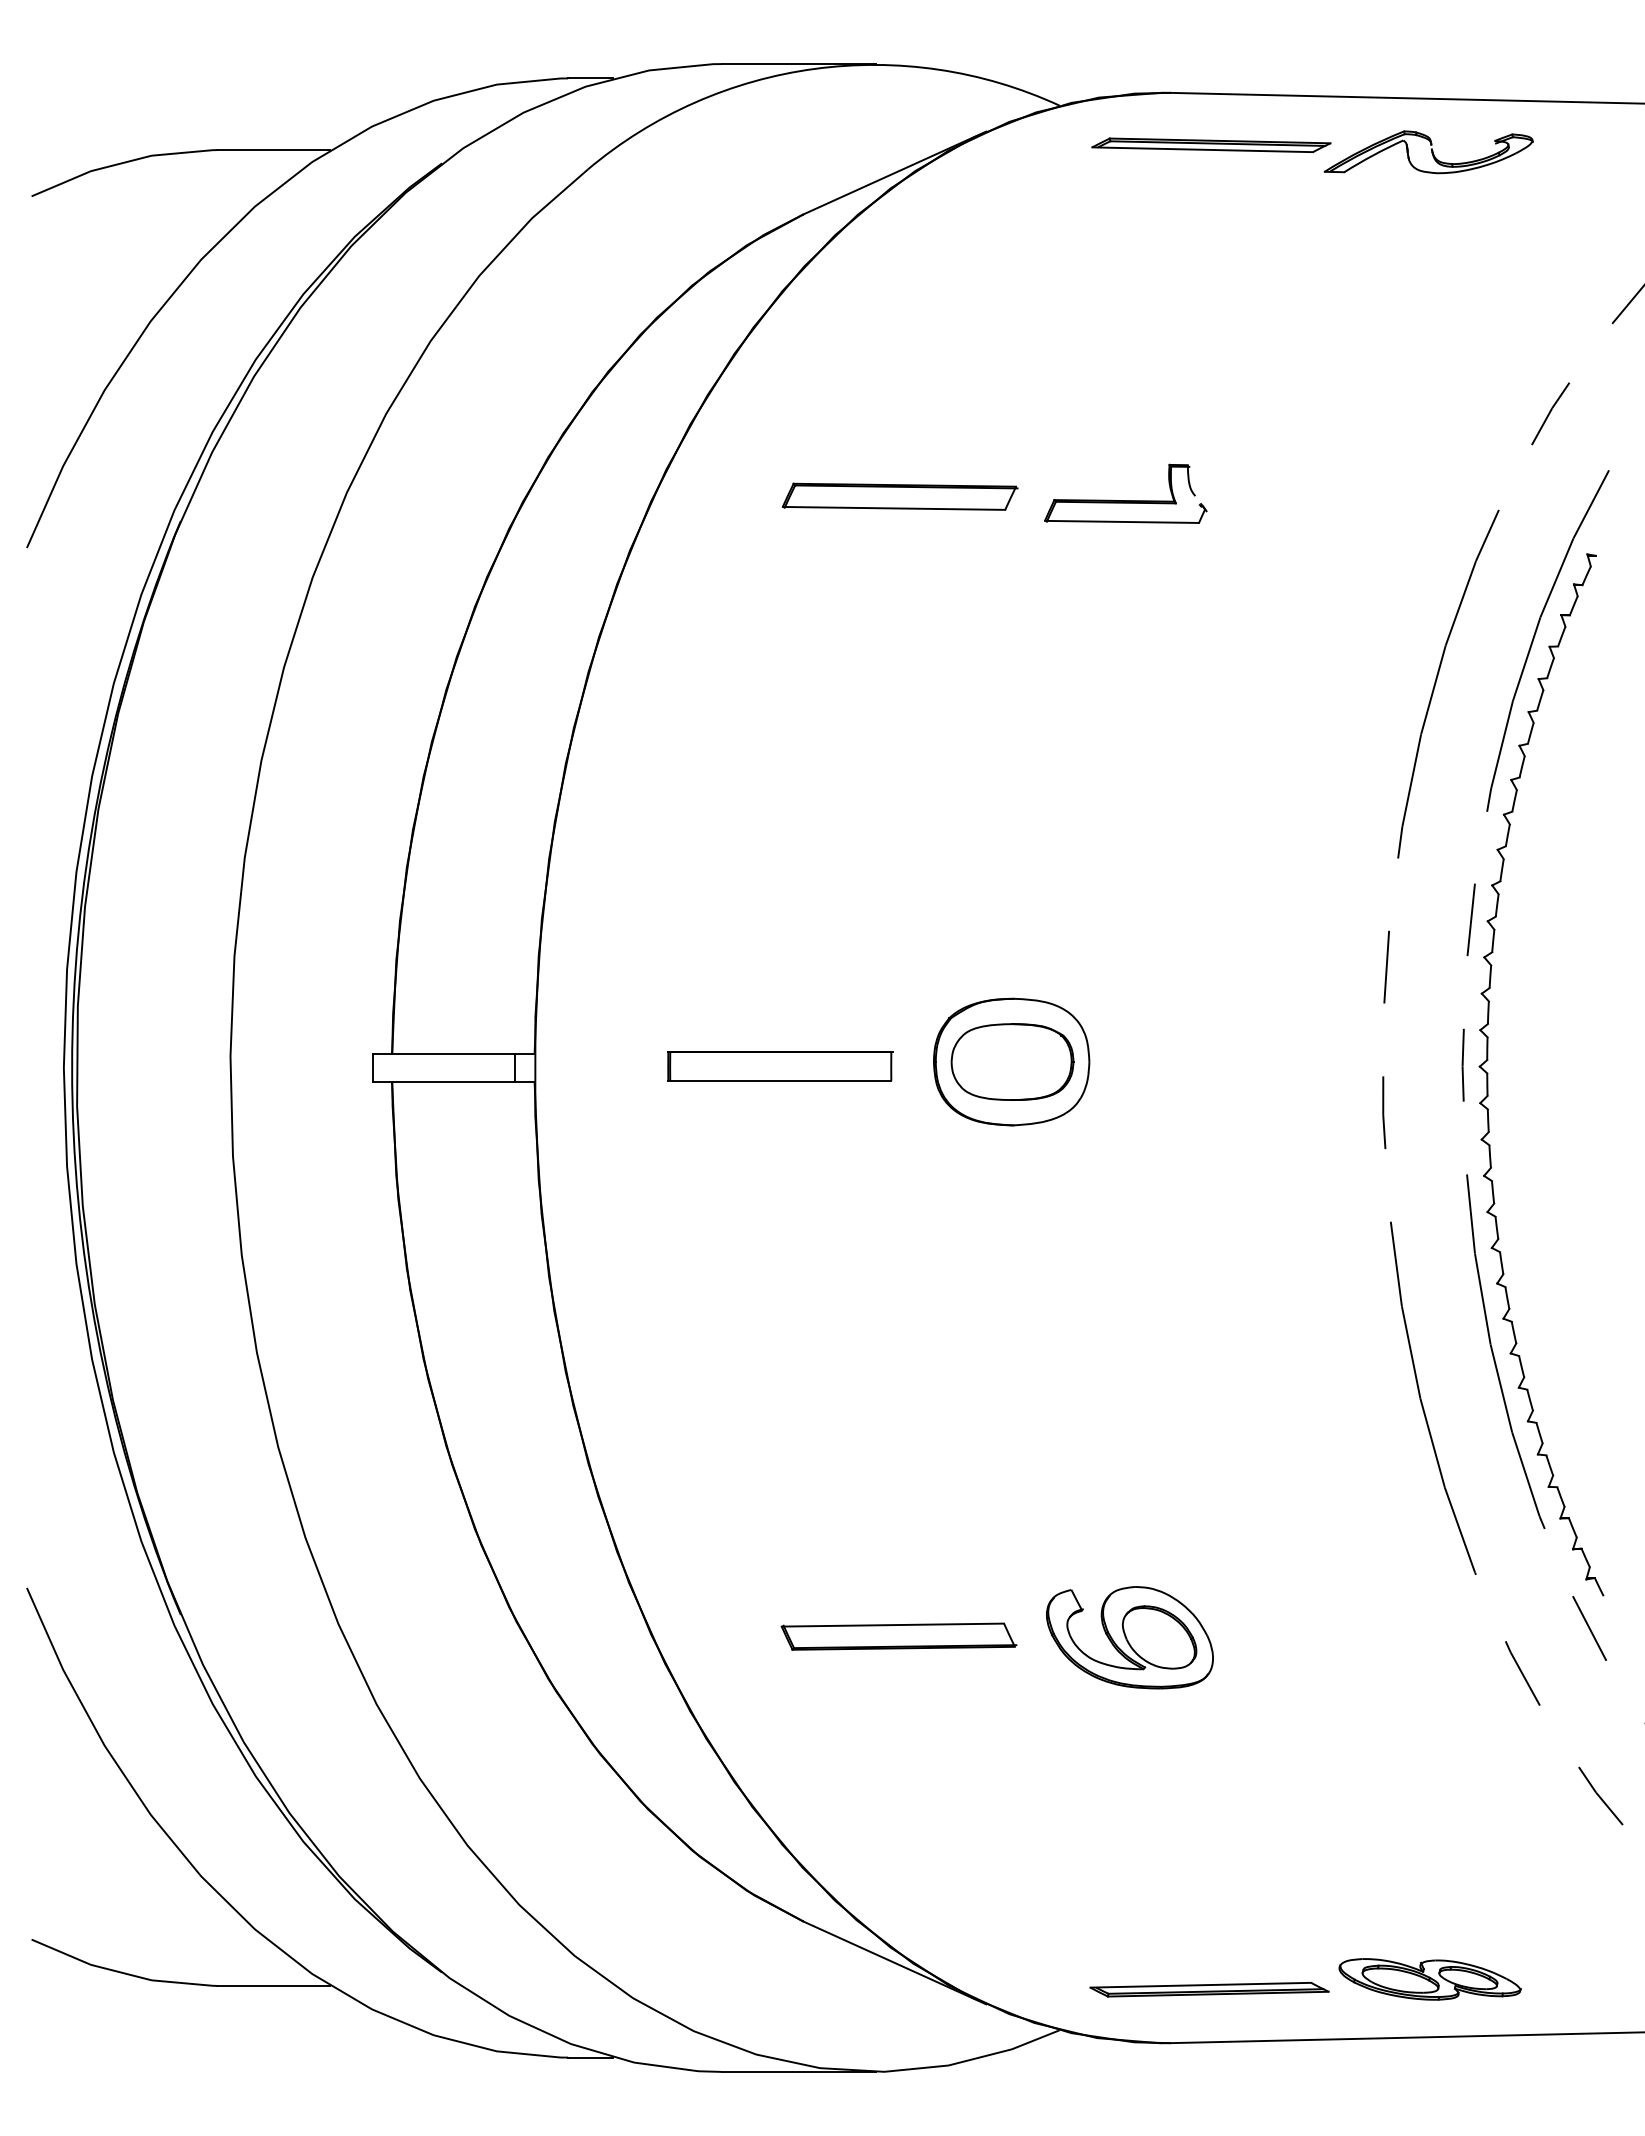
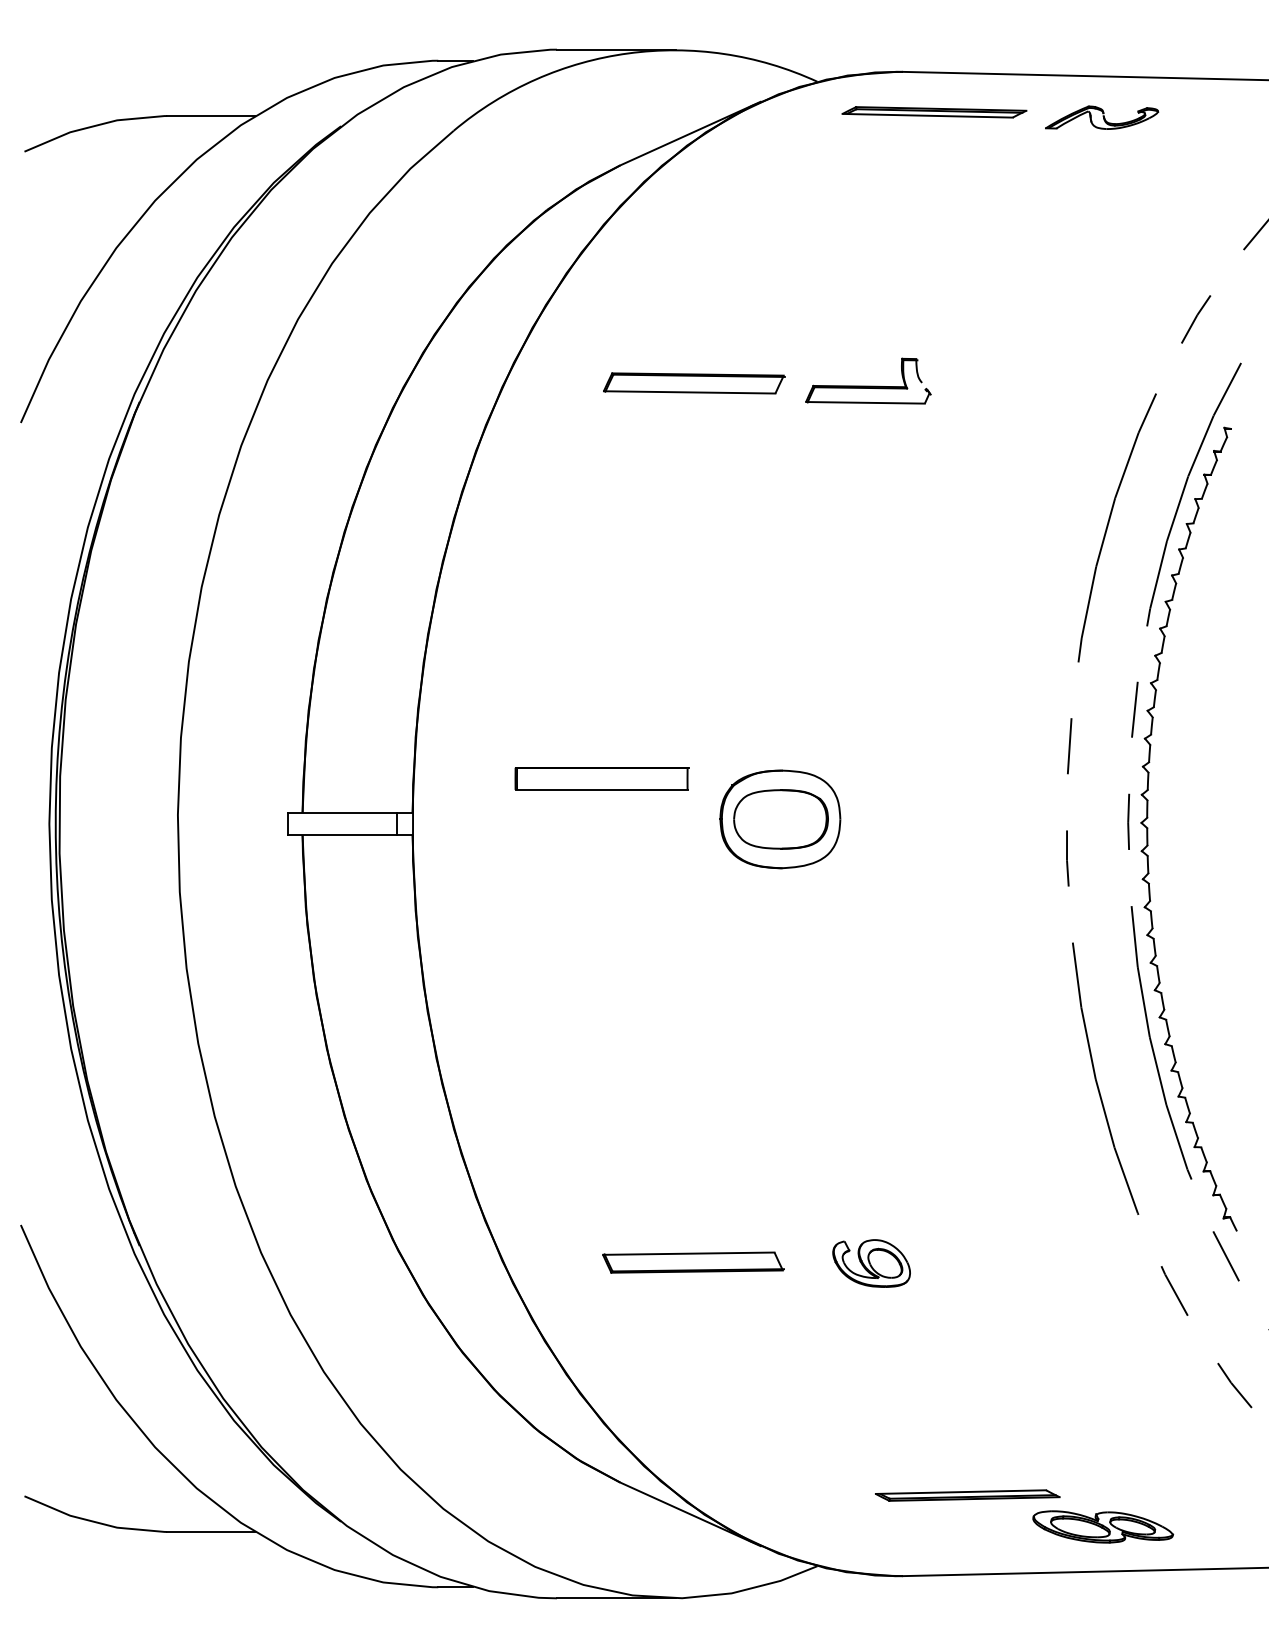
part: (1428, 152) -> (1101, 117), size x0.7
part: (780, 1066) -> (602, 778), moved
part: (1129, 1637) -> (871, 1263), size x0.6
part: (1209, 1989) -> (967, 1495), moved

